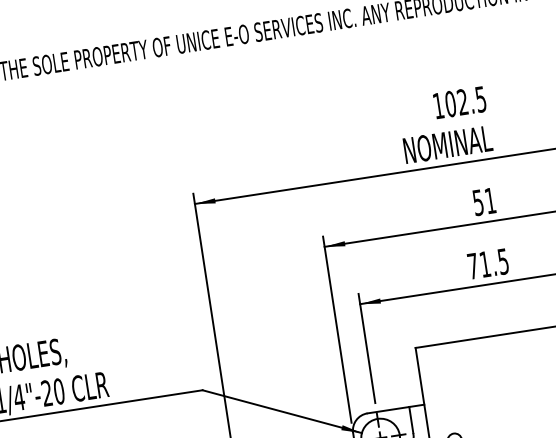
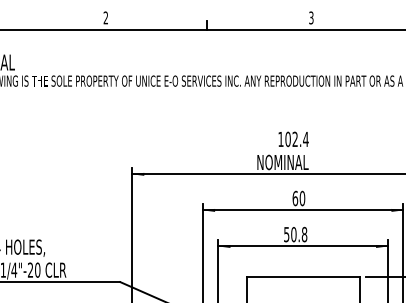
text: (480, 99) -> (305, 139), 102.5 -> 102.4
text: (483, 201) -> (298, 198), 51 -> 60
text: (487, 263) -> (295, 234), 71.5 -> 50.8

